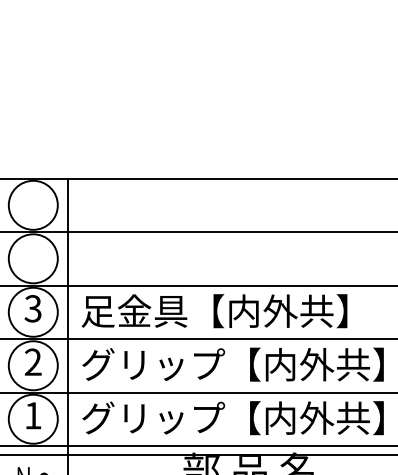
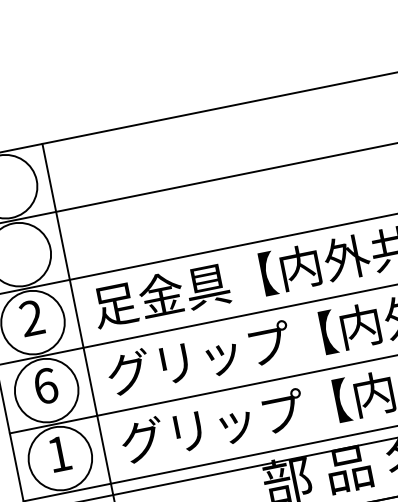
text: (32, 308) -> (30, 318), 3 -> 2
text: (32, 362) -> (44, 386), 2 -> 6

